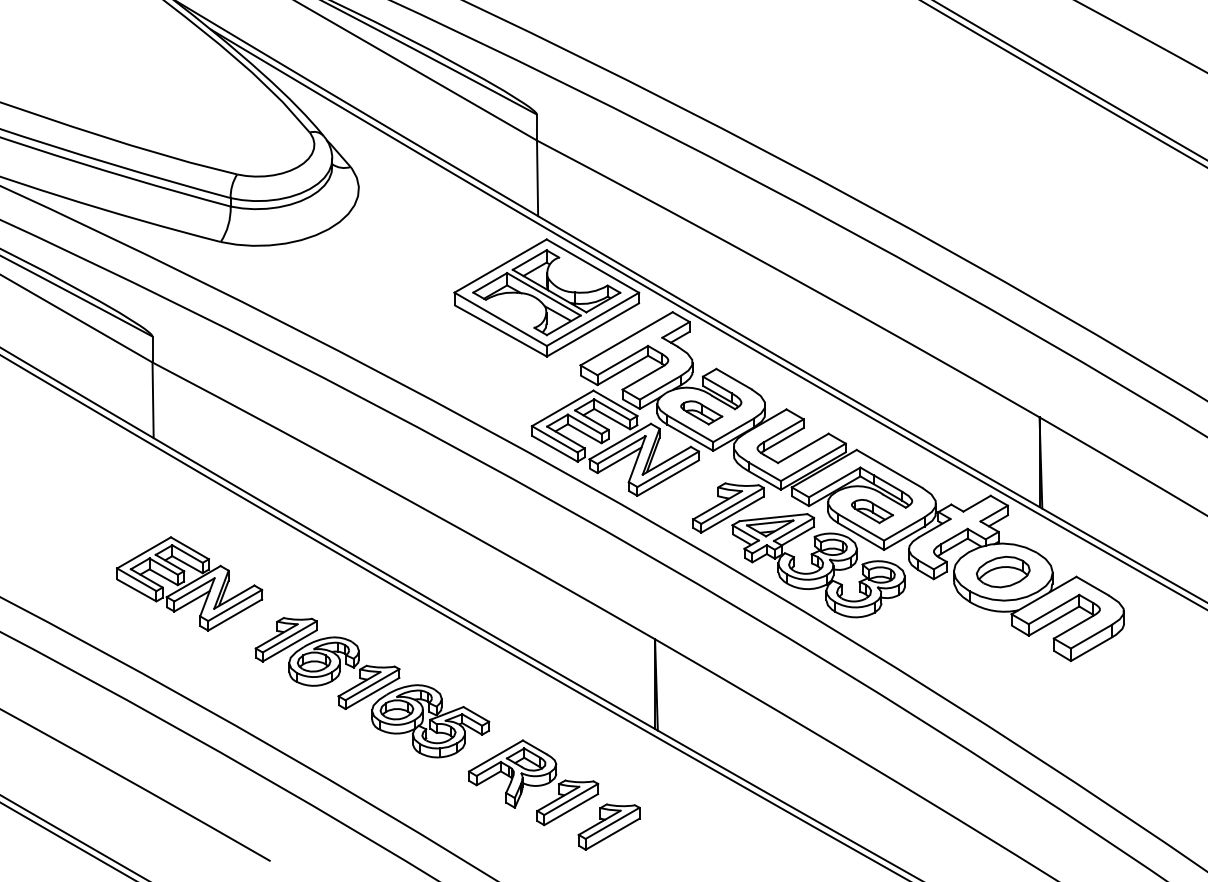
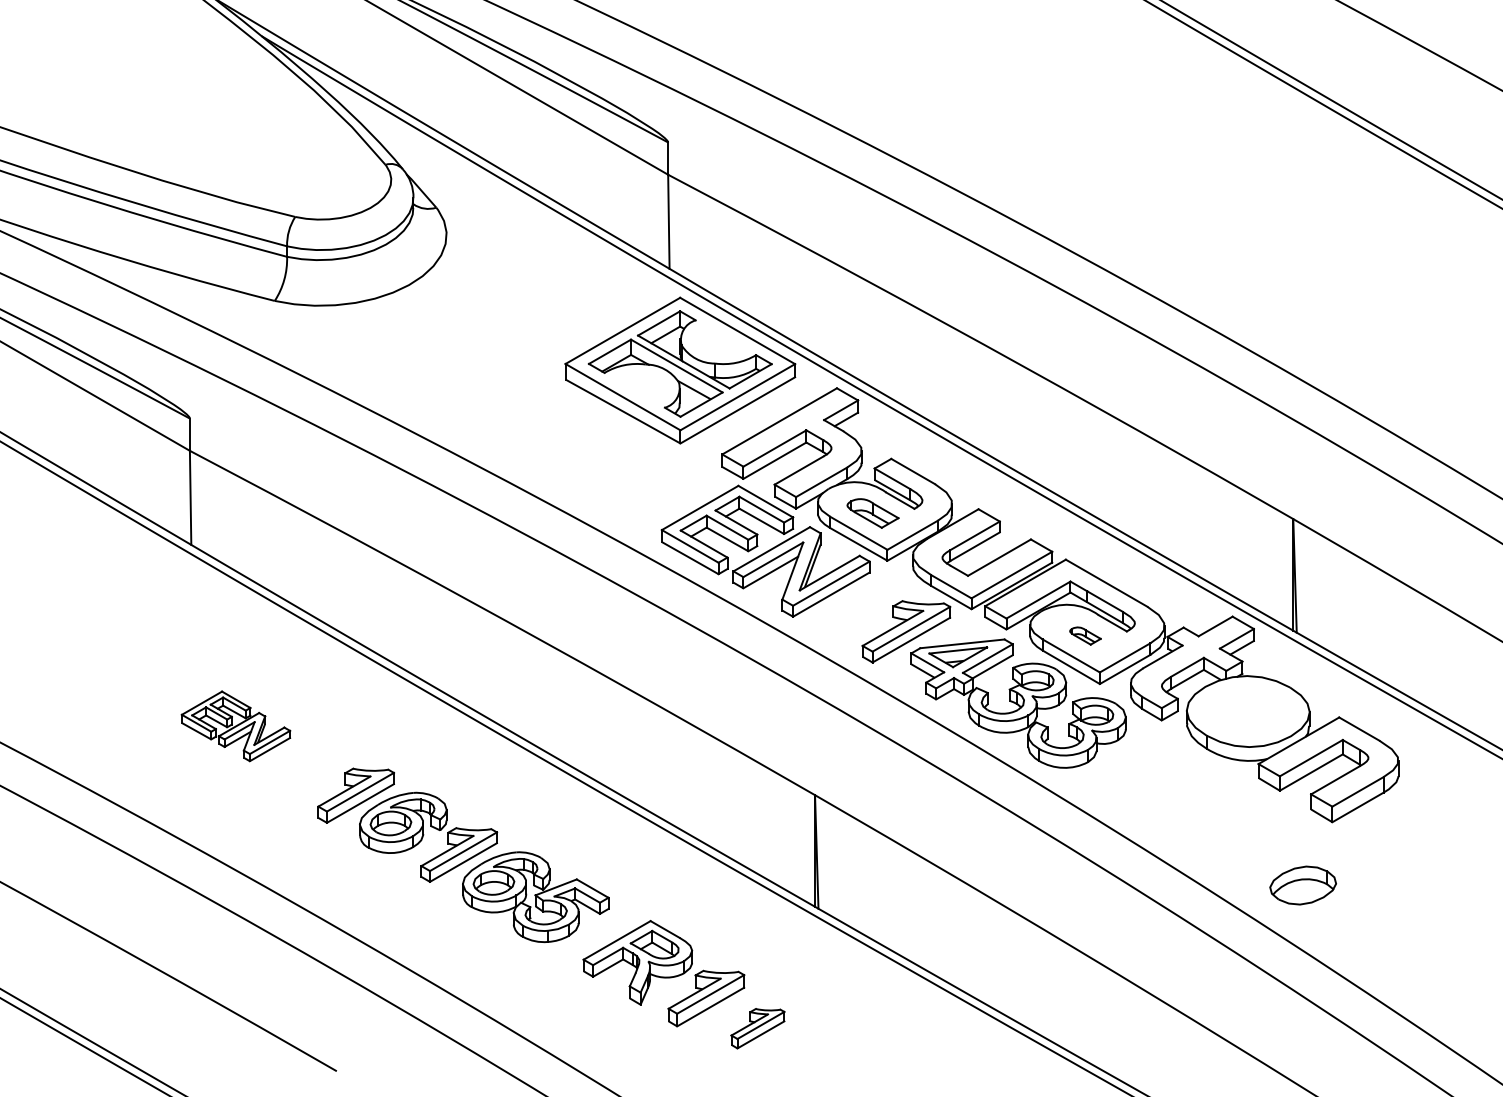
part: (872, 510) -> (1085, 635), size x0.6
part: (1002, 572) -> (1302, 885), moved
part: (189, 584) -> (235, 726), size x0.6
part: (608, 826) -> (757, 1028), size x0.7

